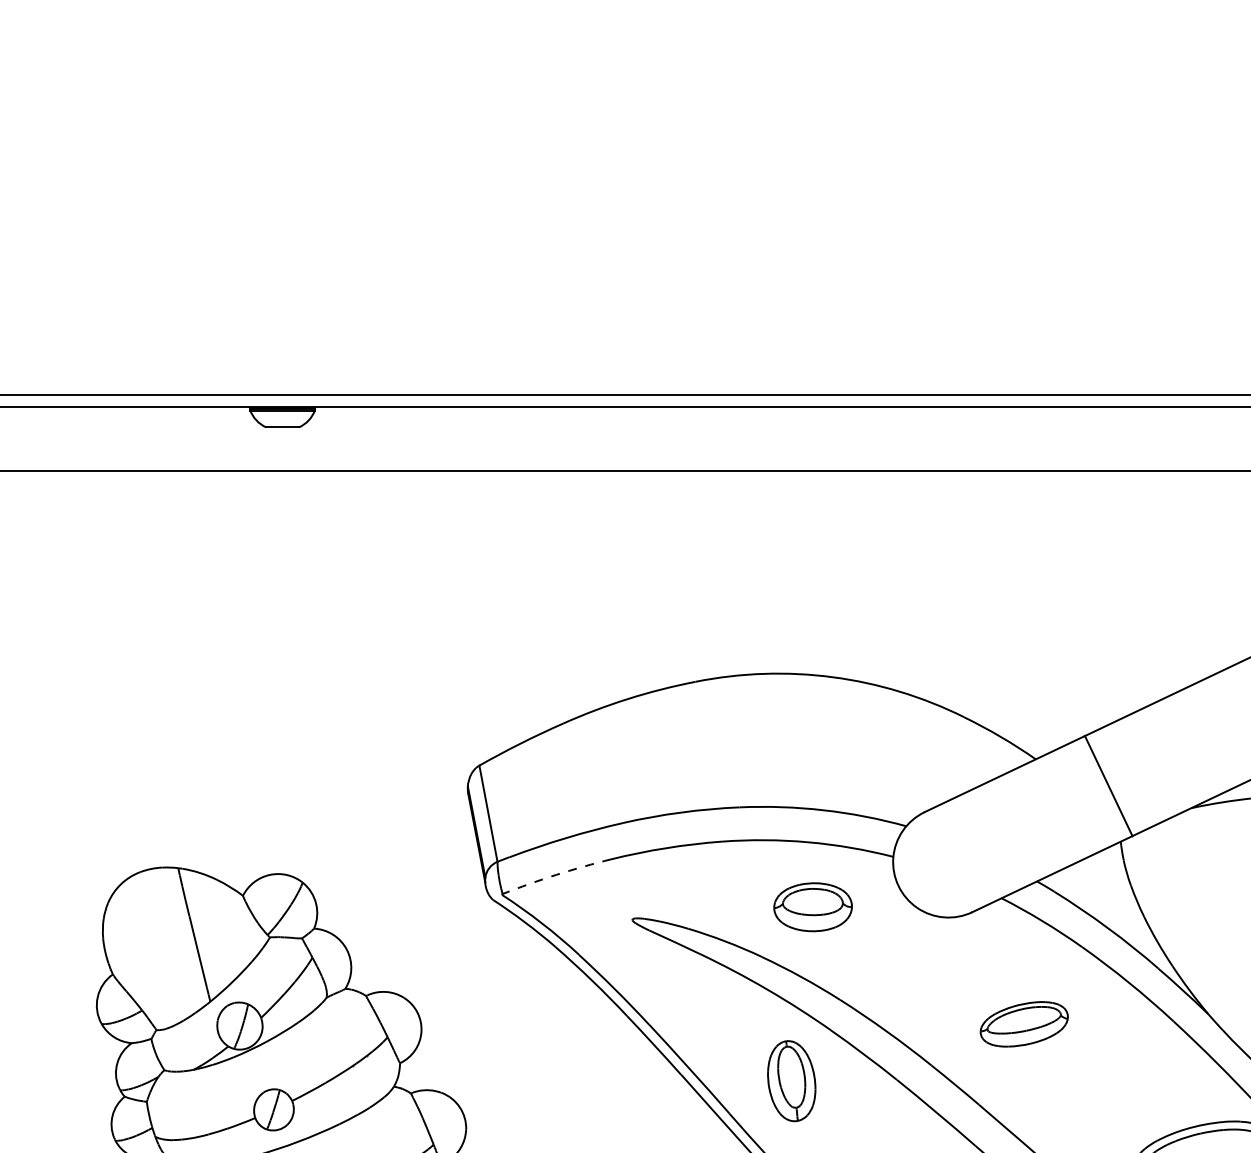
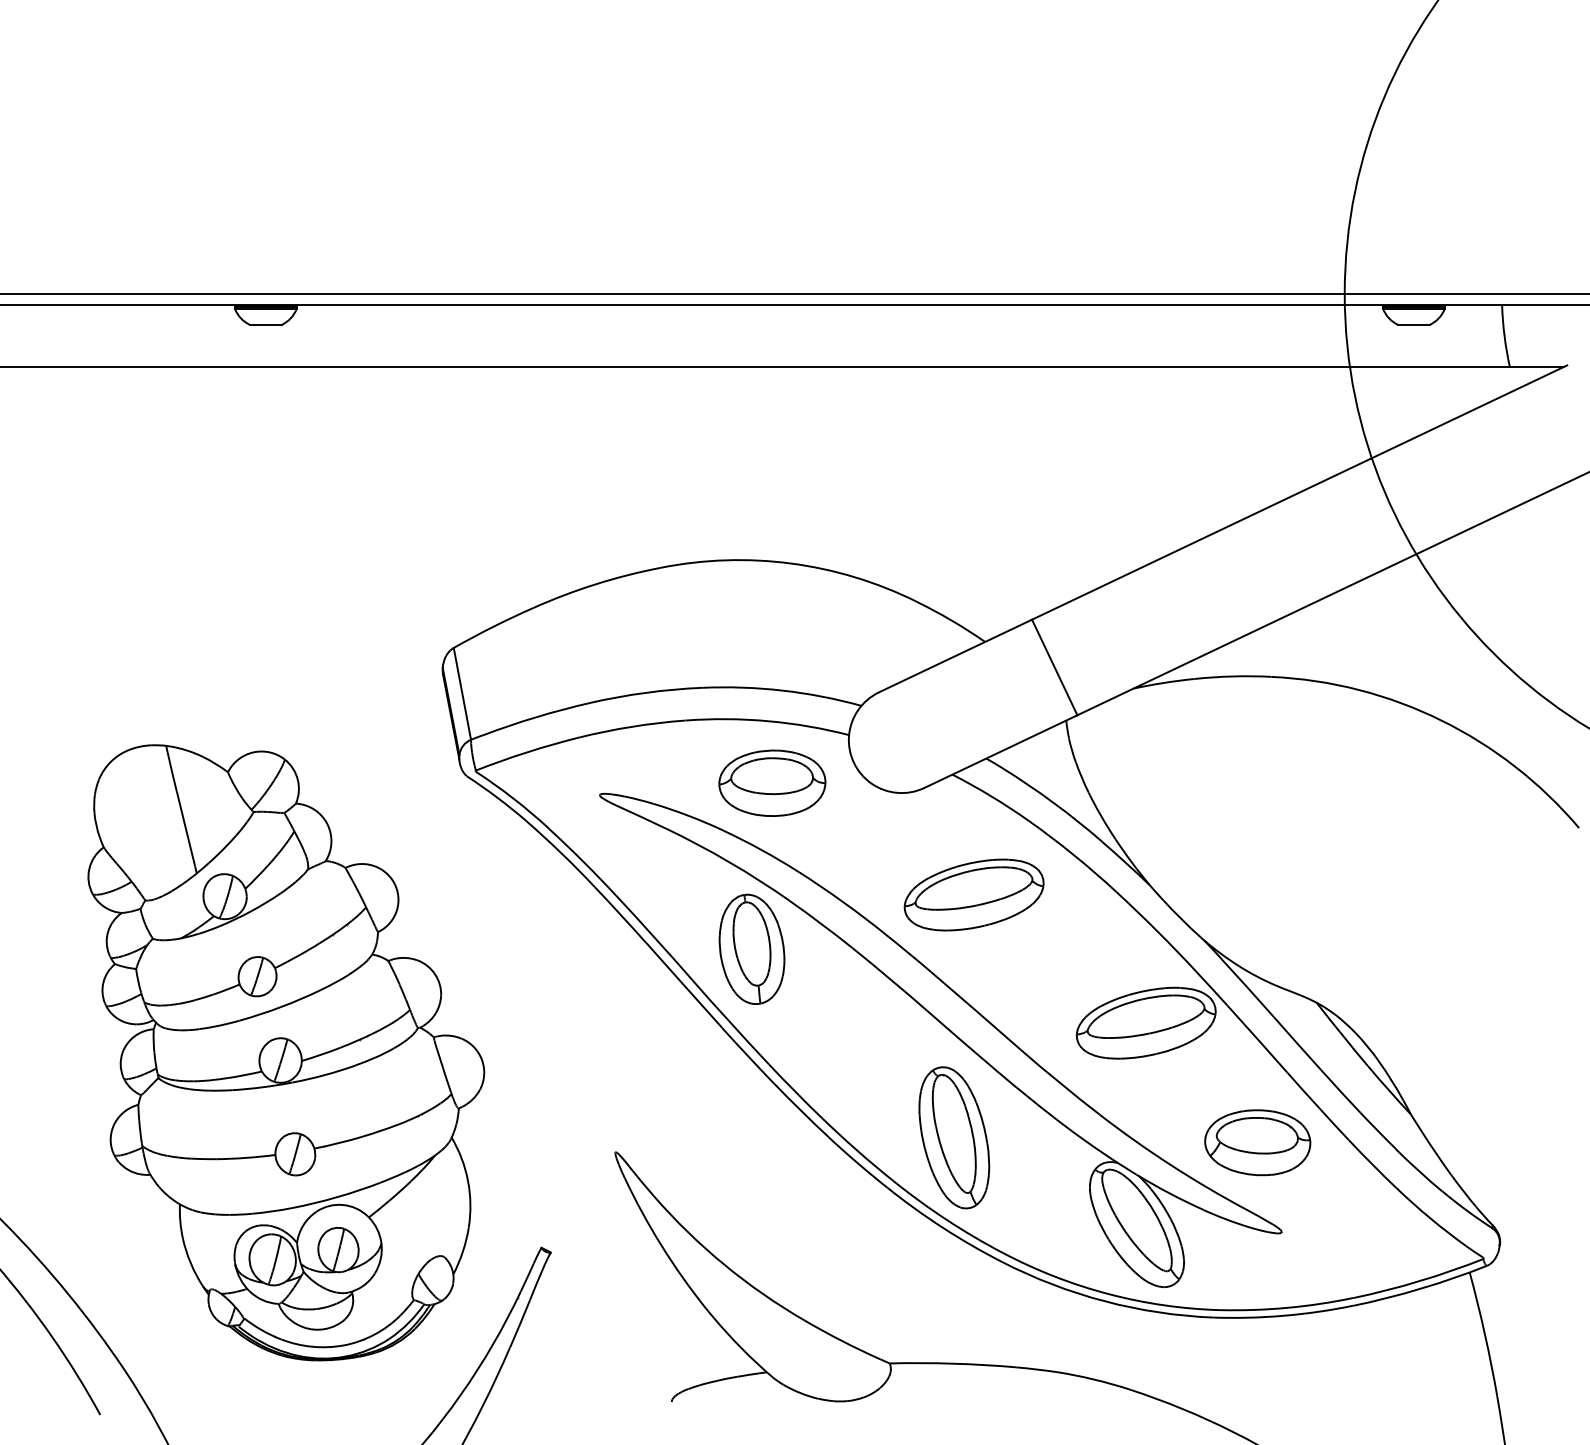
arc: (556, 875) -> (527, 752), dashed -> solid
part: (813, 906) -> (772, 782), size x1.43
part: (1023, 1023) -> (973, 894), size x1.67
part: (791, 1080) -> (751, 948), size x1.43

